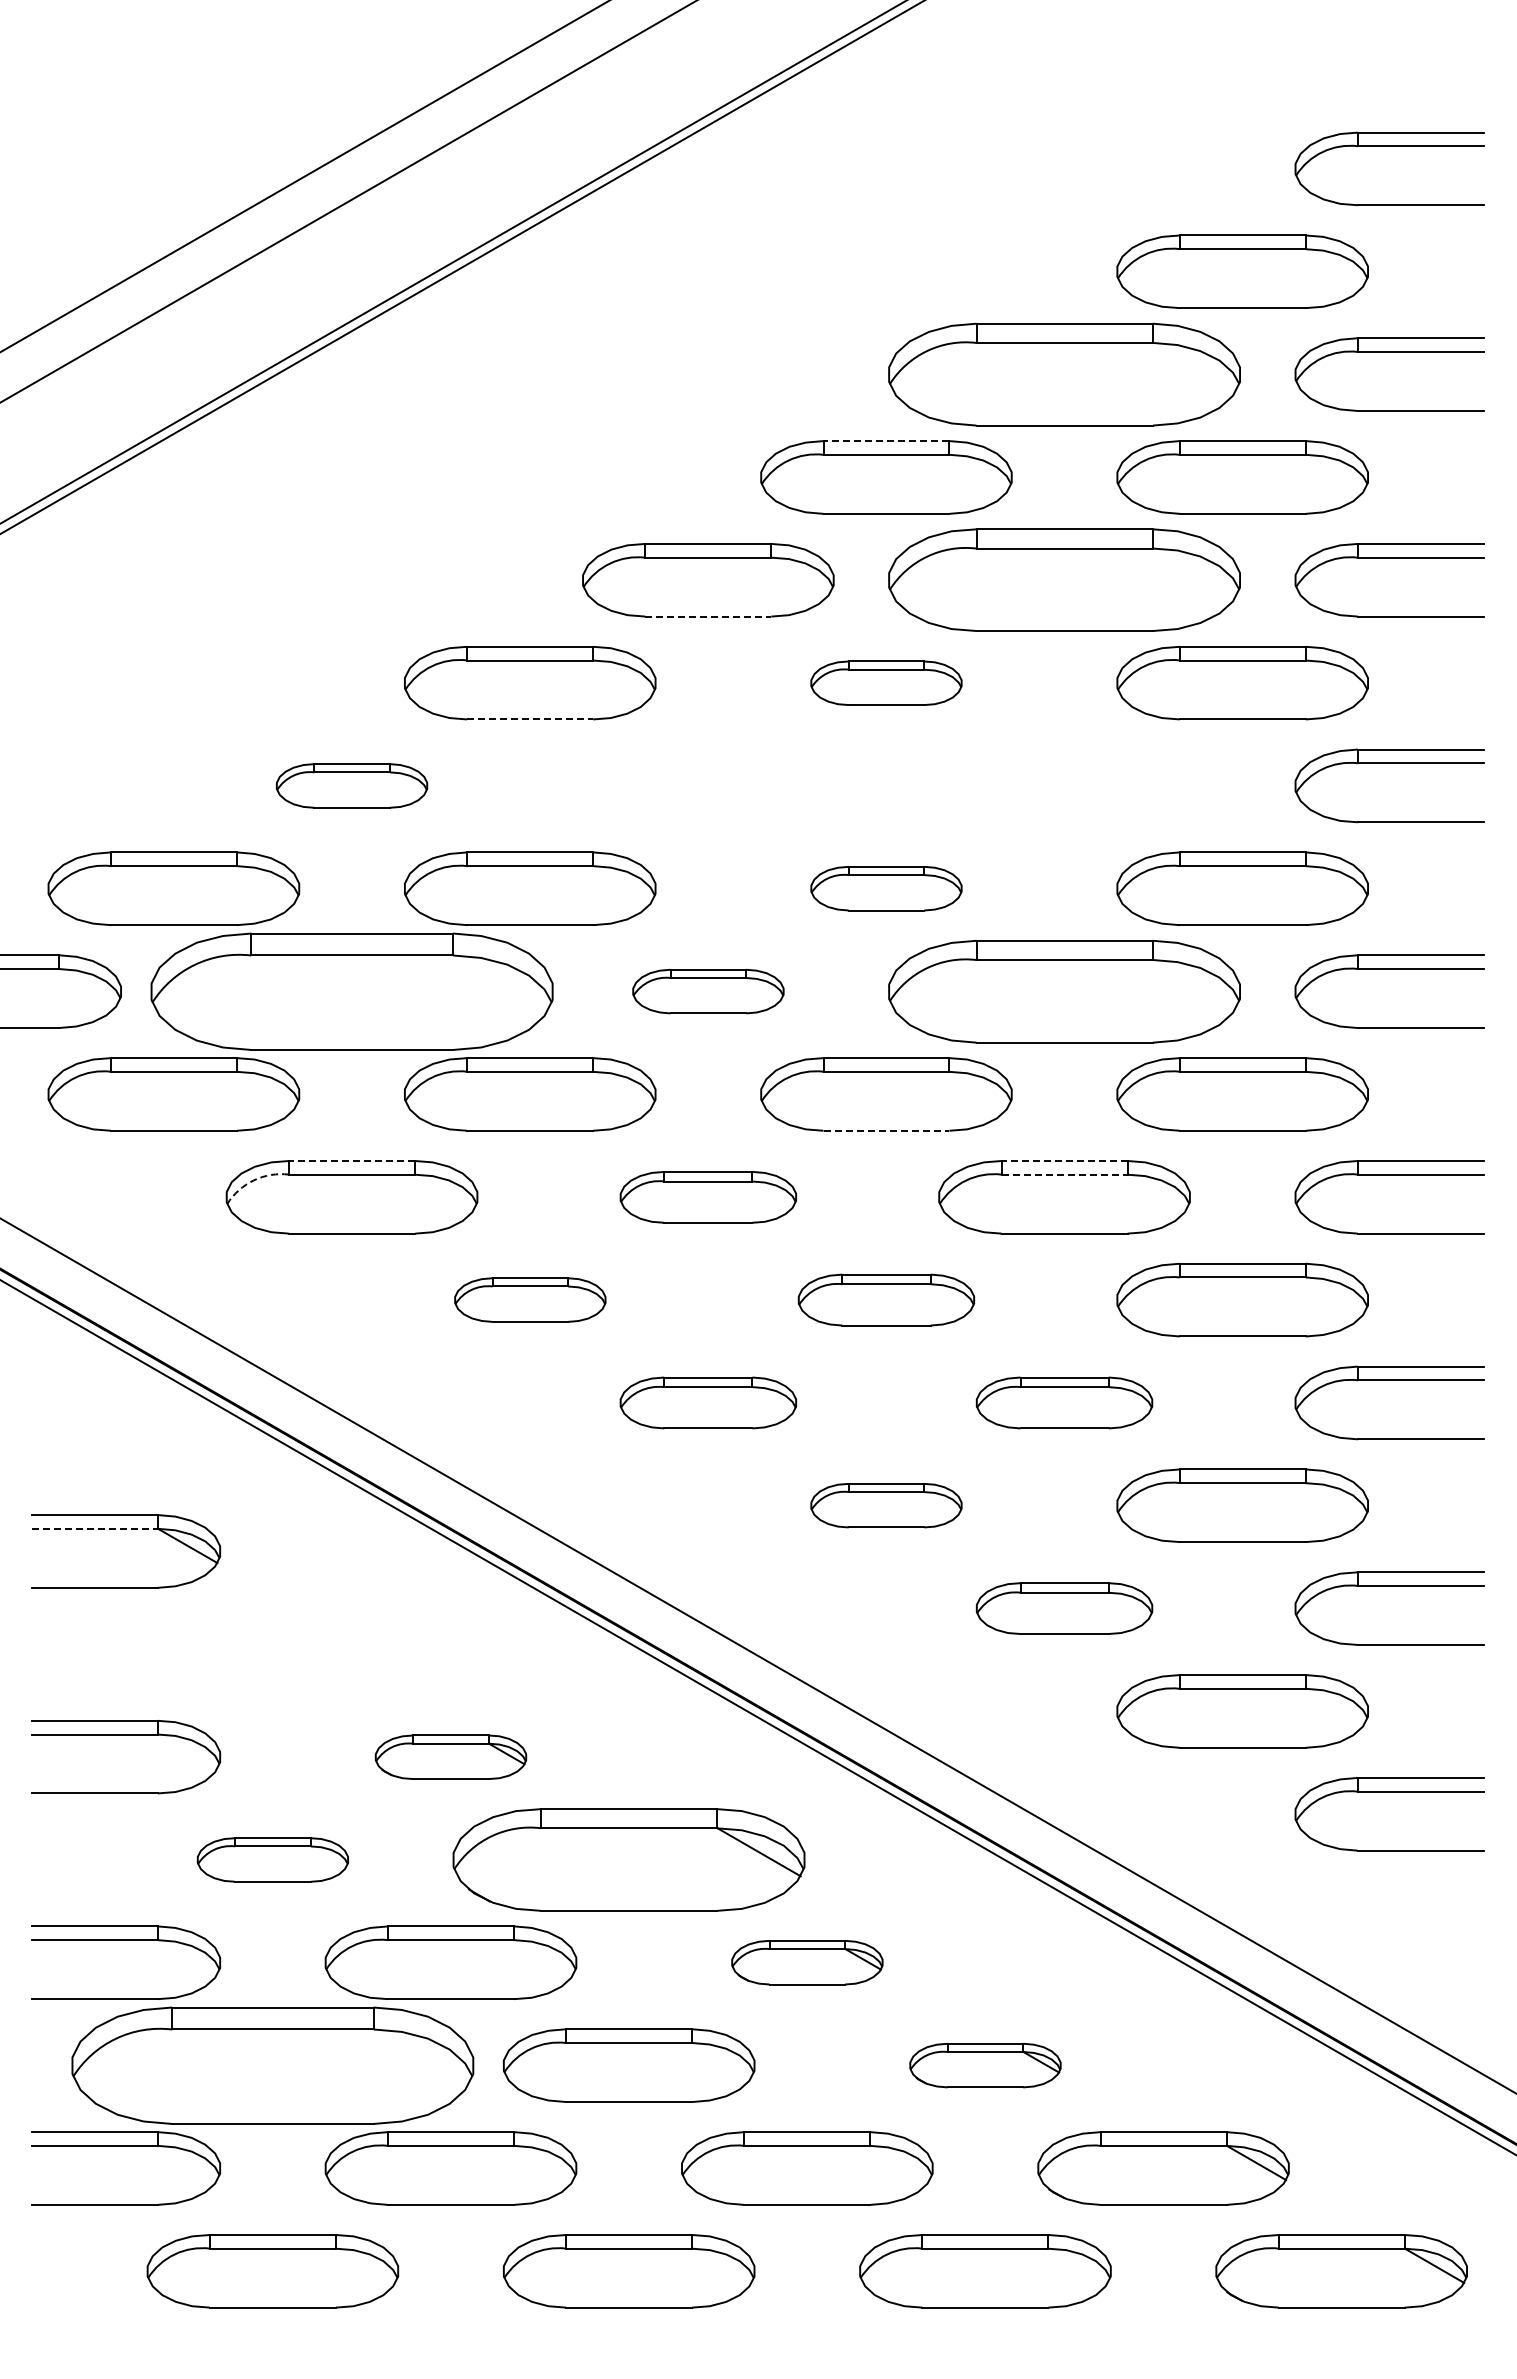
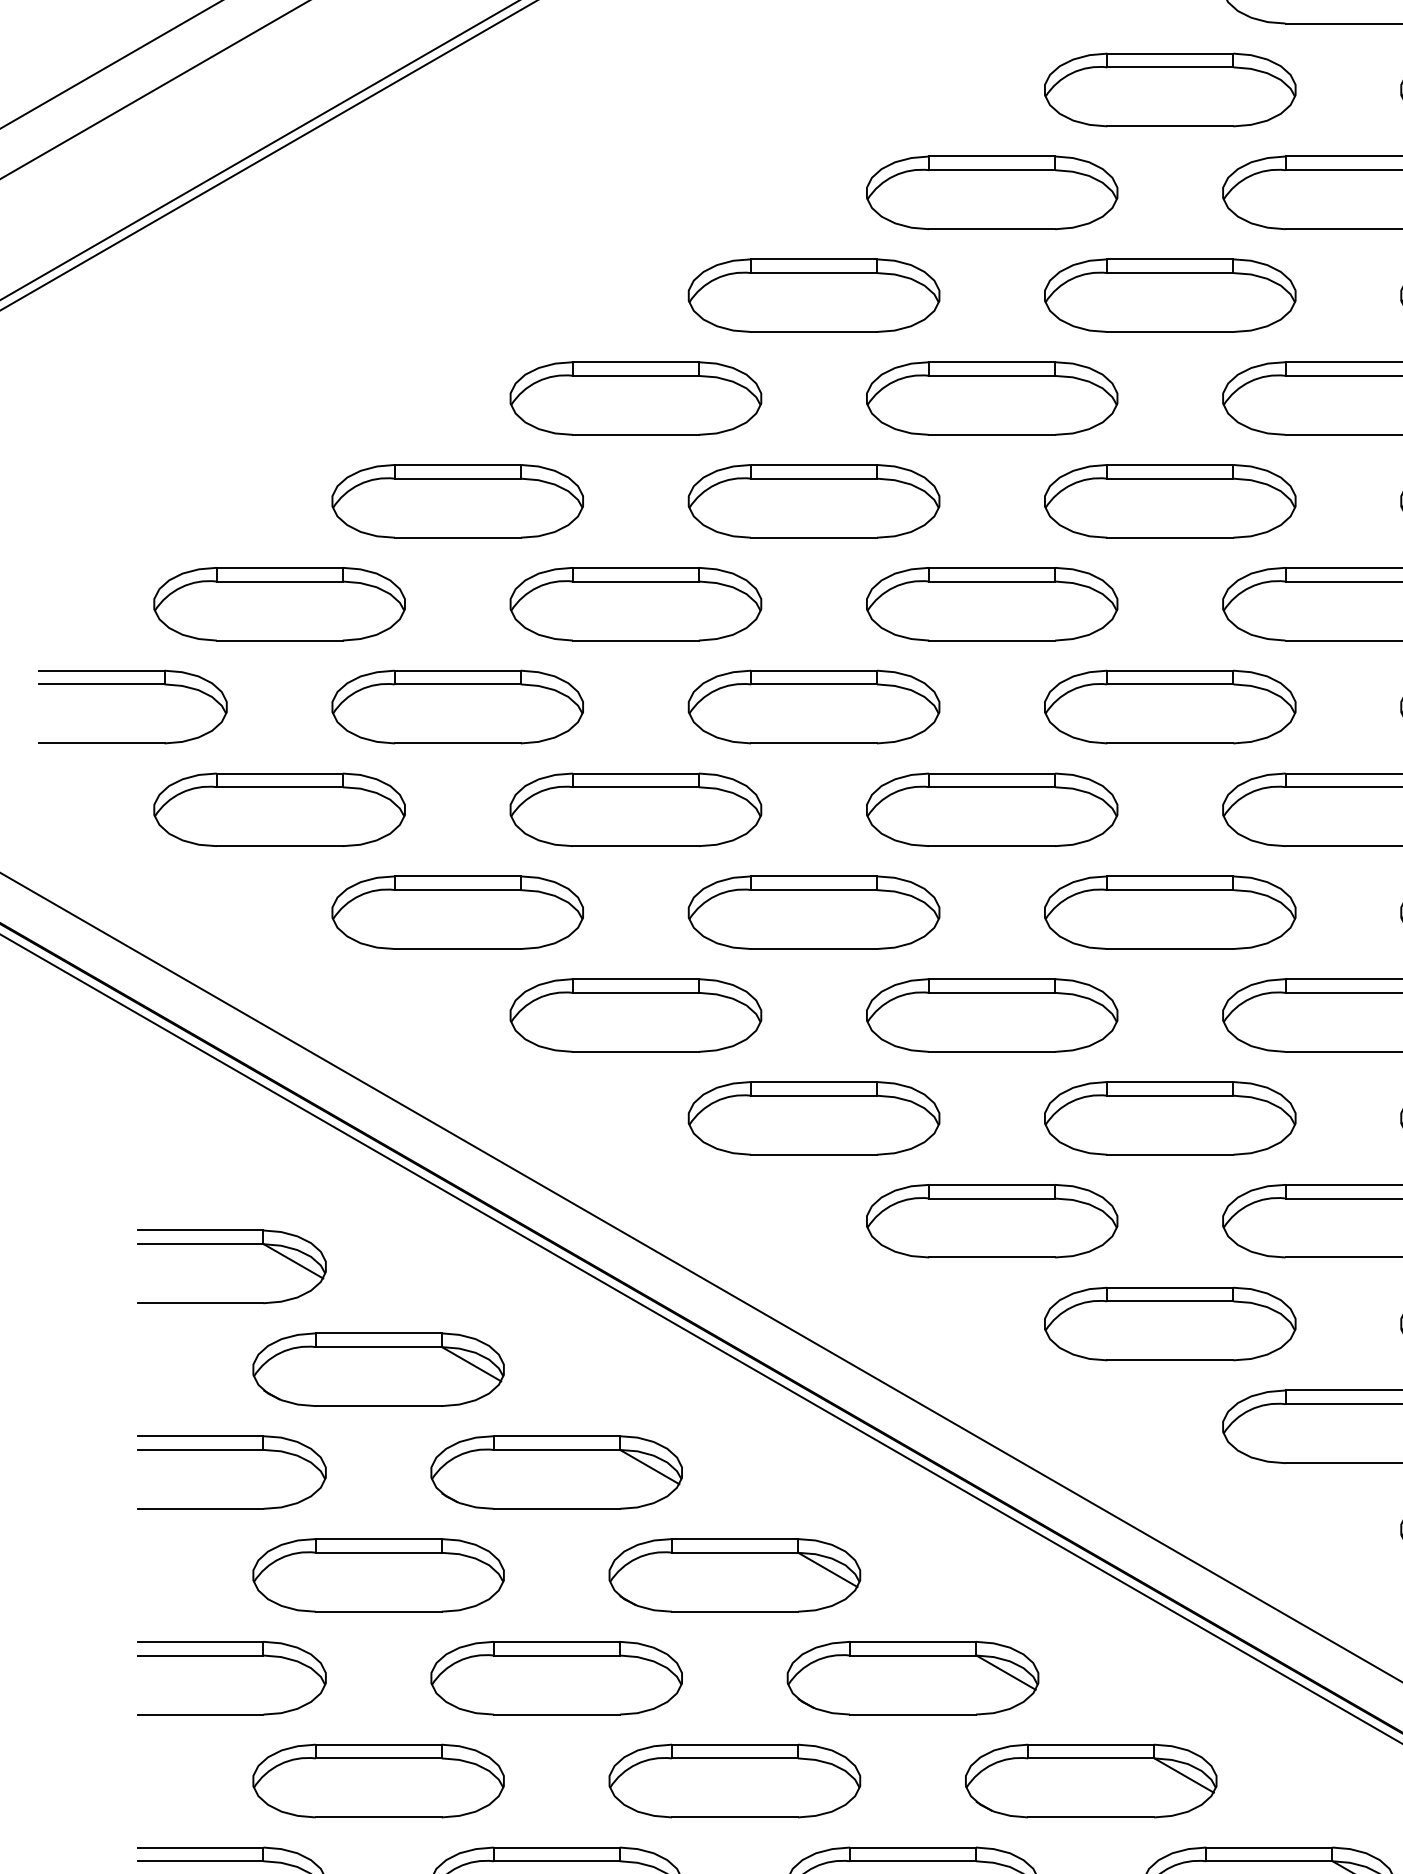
part: (1064, 374) -> (1170, 89), size x0.71
line: (886, 441) -> (992, 156), dashed -> solid
part: (1064, 580) -> (1170, 295), size x0.71
line: (708, 616) -> (814, 331), dashed -> solid
part: (886, 683) -> (992, 398), size x1.67
line: (530, 719) -> (636, 434), dashed -> solid
part: (351, 785) -> (457, 500), size x1.67
part: (708, 785) -> (814, 500), added
part: (1064, 785) -> (1170, 500), added
part: (886, 888) -> (992, 603), size x1.67
part: (351, 991) -> (457, 706), size x0.62
part: (708, 991) -> (814, 706), size x1.67
part: (1064, 991) -> (1170, 706), size x0.71
line: (886, 1130) -> (992, 845), dashed -> solid
line: (352, 1161) -> (458, 876), dashed -> solid
line: (1064, 1161) -> (1170, 876), dashed -> solid
line: (1064, 1174) -> (1170, 889), dashed -> solid
arc: (253, 1180) -> (359, 895), dashed -> solid
part: (708, 1197) -> (814, 912), size x1.43
part: (530, 1299) -> (636, 1014), size x1.67
part: (886, 1299) -> (992, 1014), size x1.43
part: (708, 1402) -> (814, 1117), size x1.43
part: (1064, 1402) -> (1170, 1117), size x1.43
part: (886, 1505) -> (992, 1220), size x1.67
line: (94, 1528) -> (200, 1243), dashed -> solid
part: (1064, 1608) -> (1170, 1323), size x1.43
part: (272, 1654) -> (378, 1369), added
part: (450, 1757) -> (556, 1472), size x1.67
part: (272, 1859) -> (378, 1574), size x1.67
part: (629, 1859) -> (735, 1574), size x0.71
part: (807, 1962) -> (913, 1677), size x1.67
part: (272, 2065) -> (378, 1780), size x0.62
part: (985, 2065) -> (1091, 1780), size x1.67

